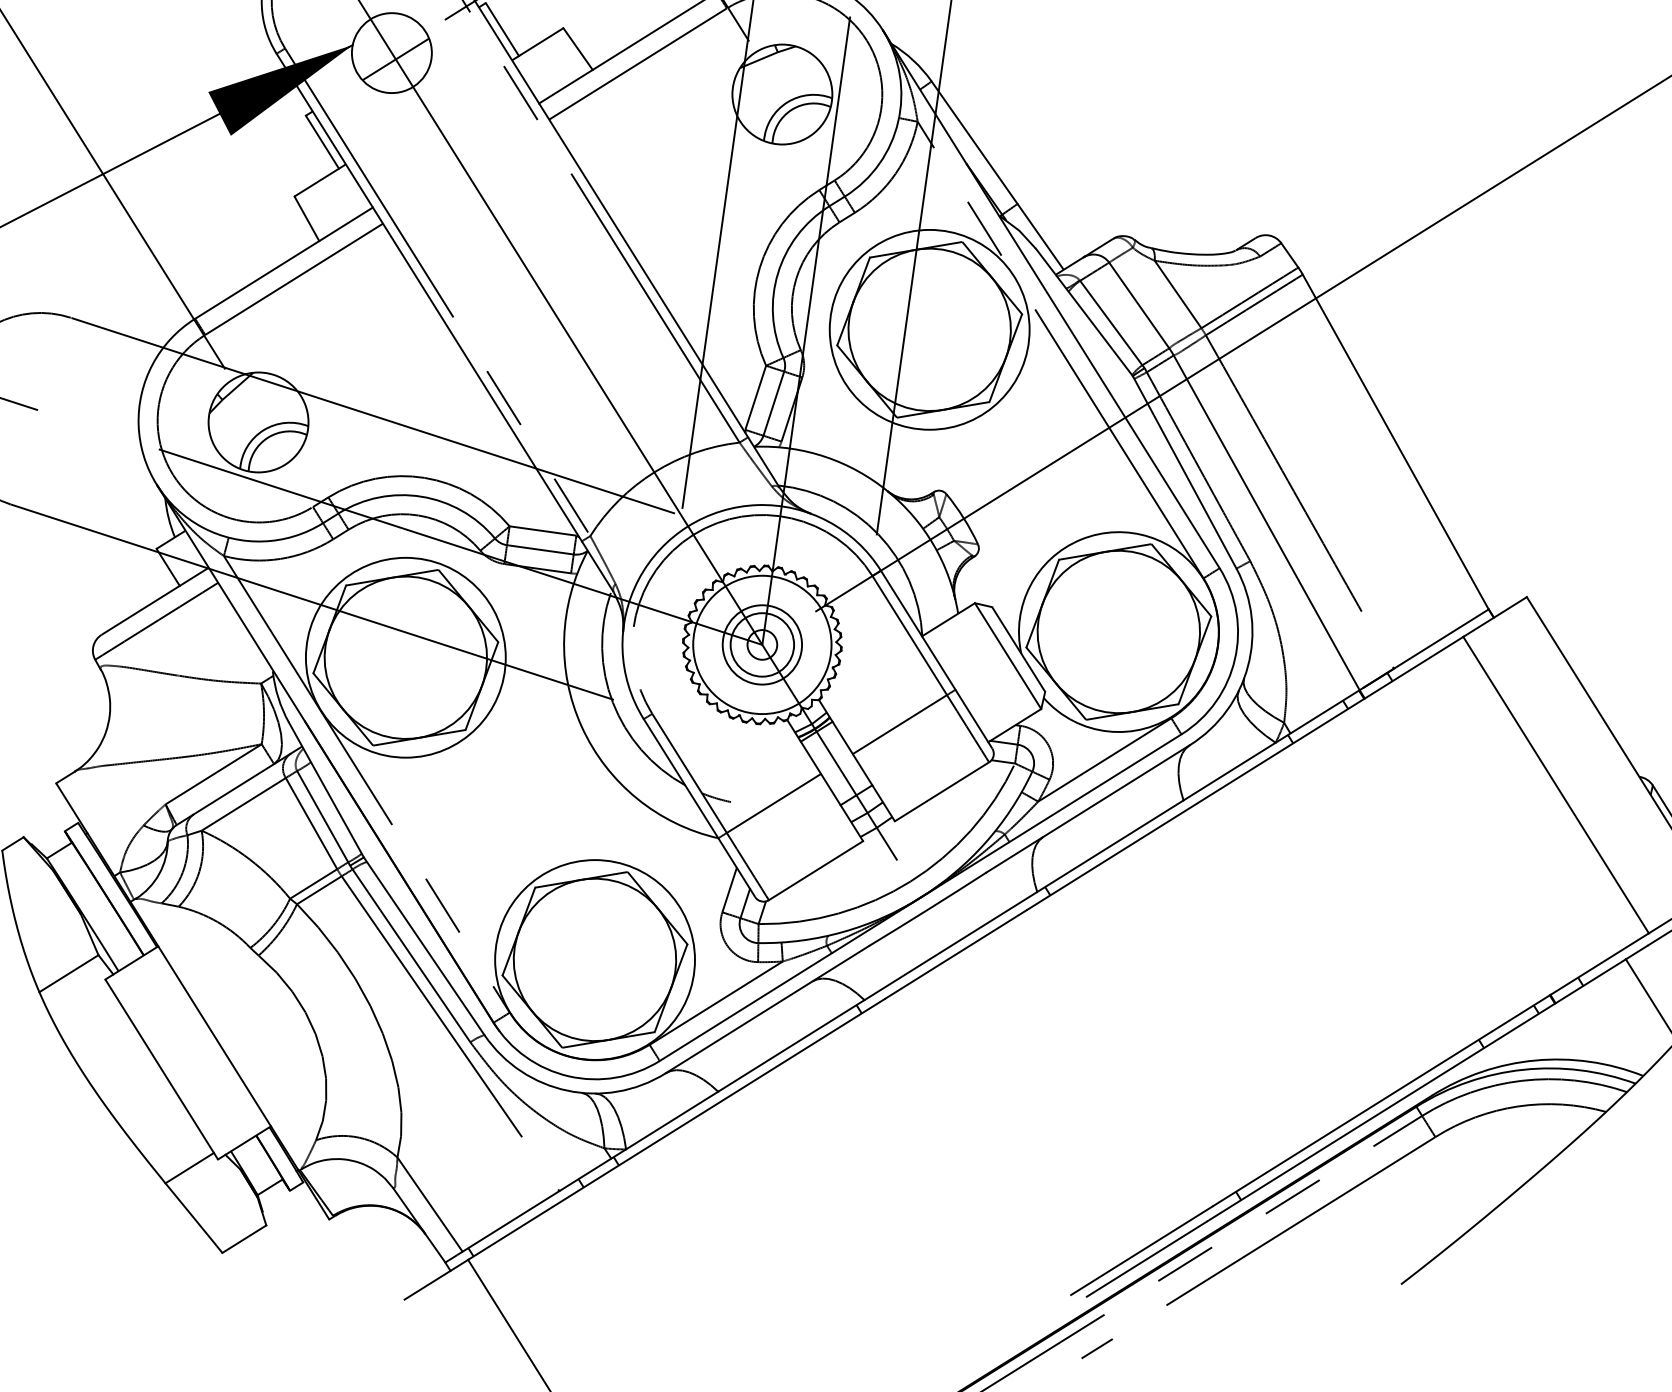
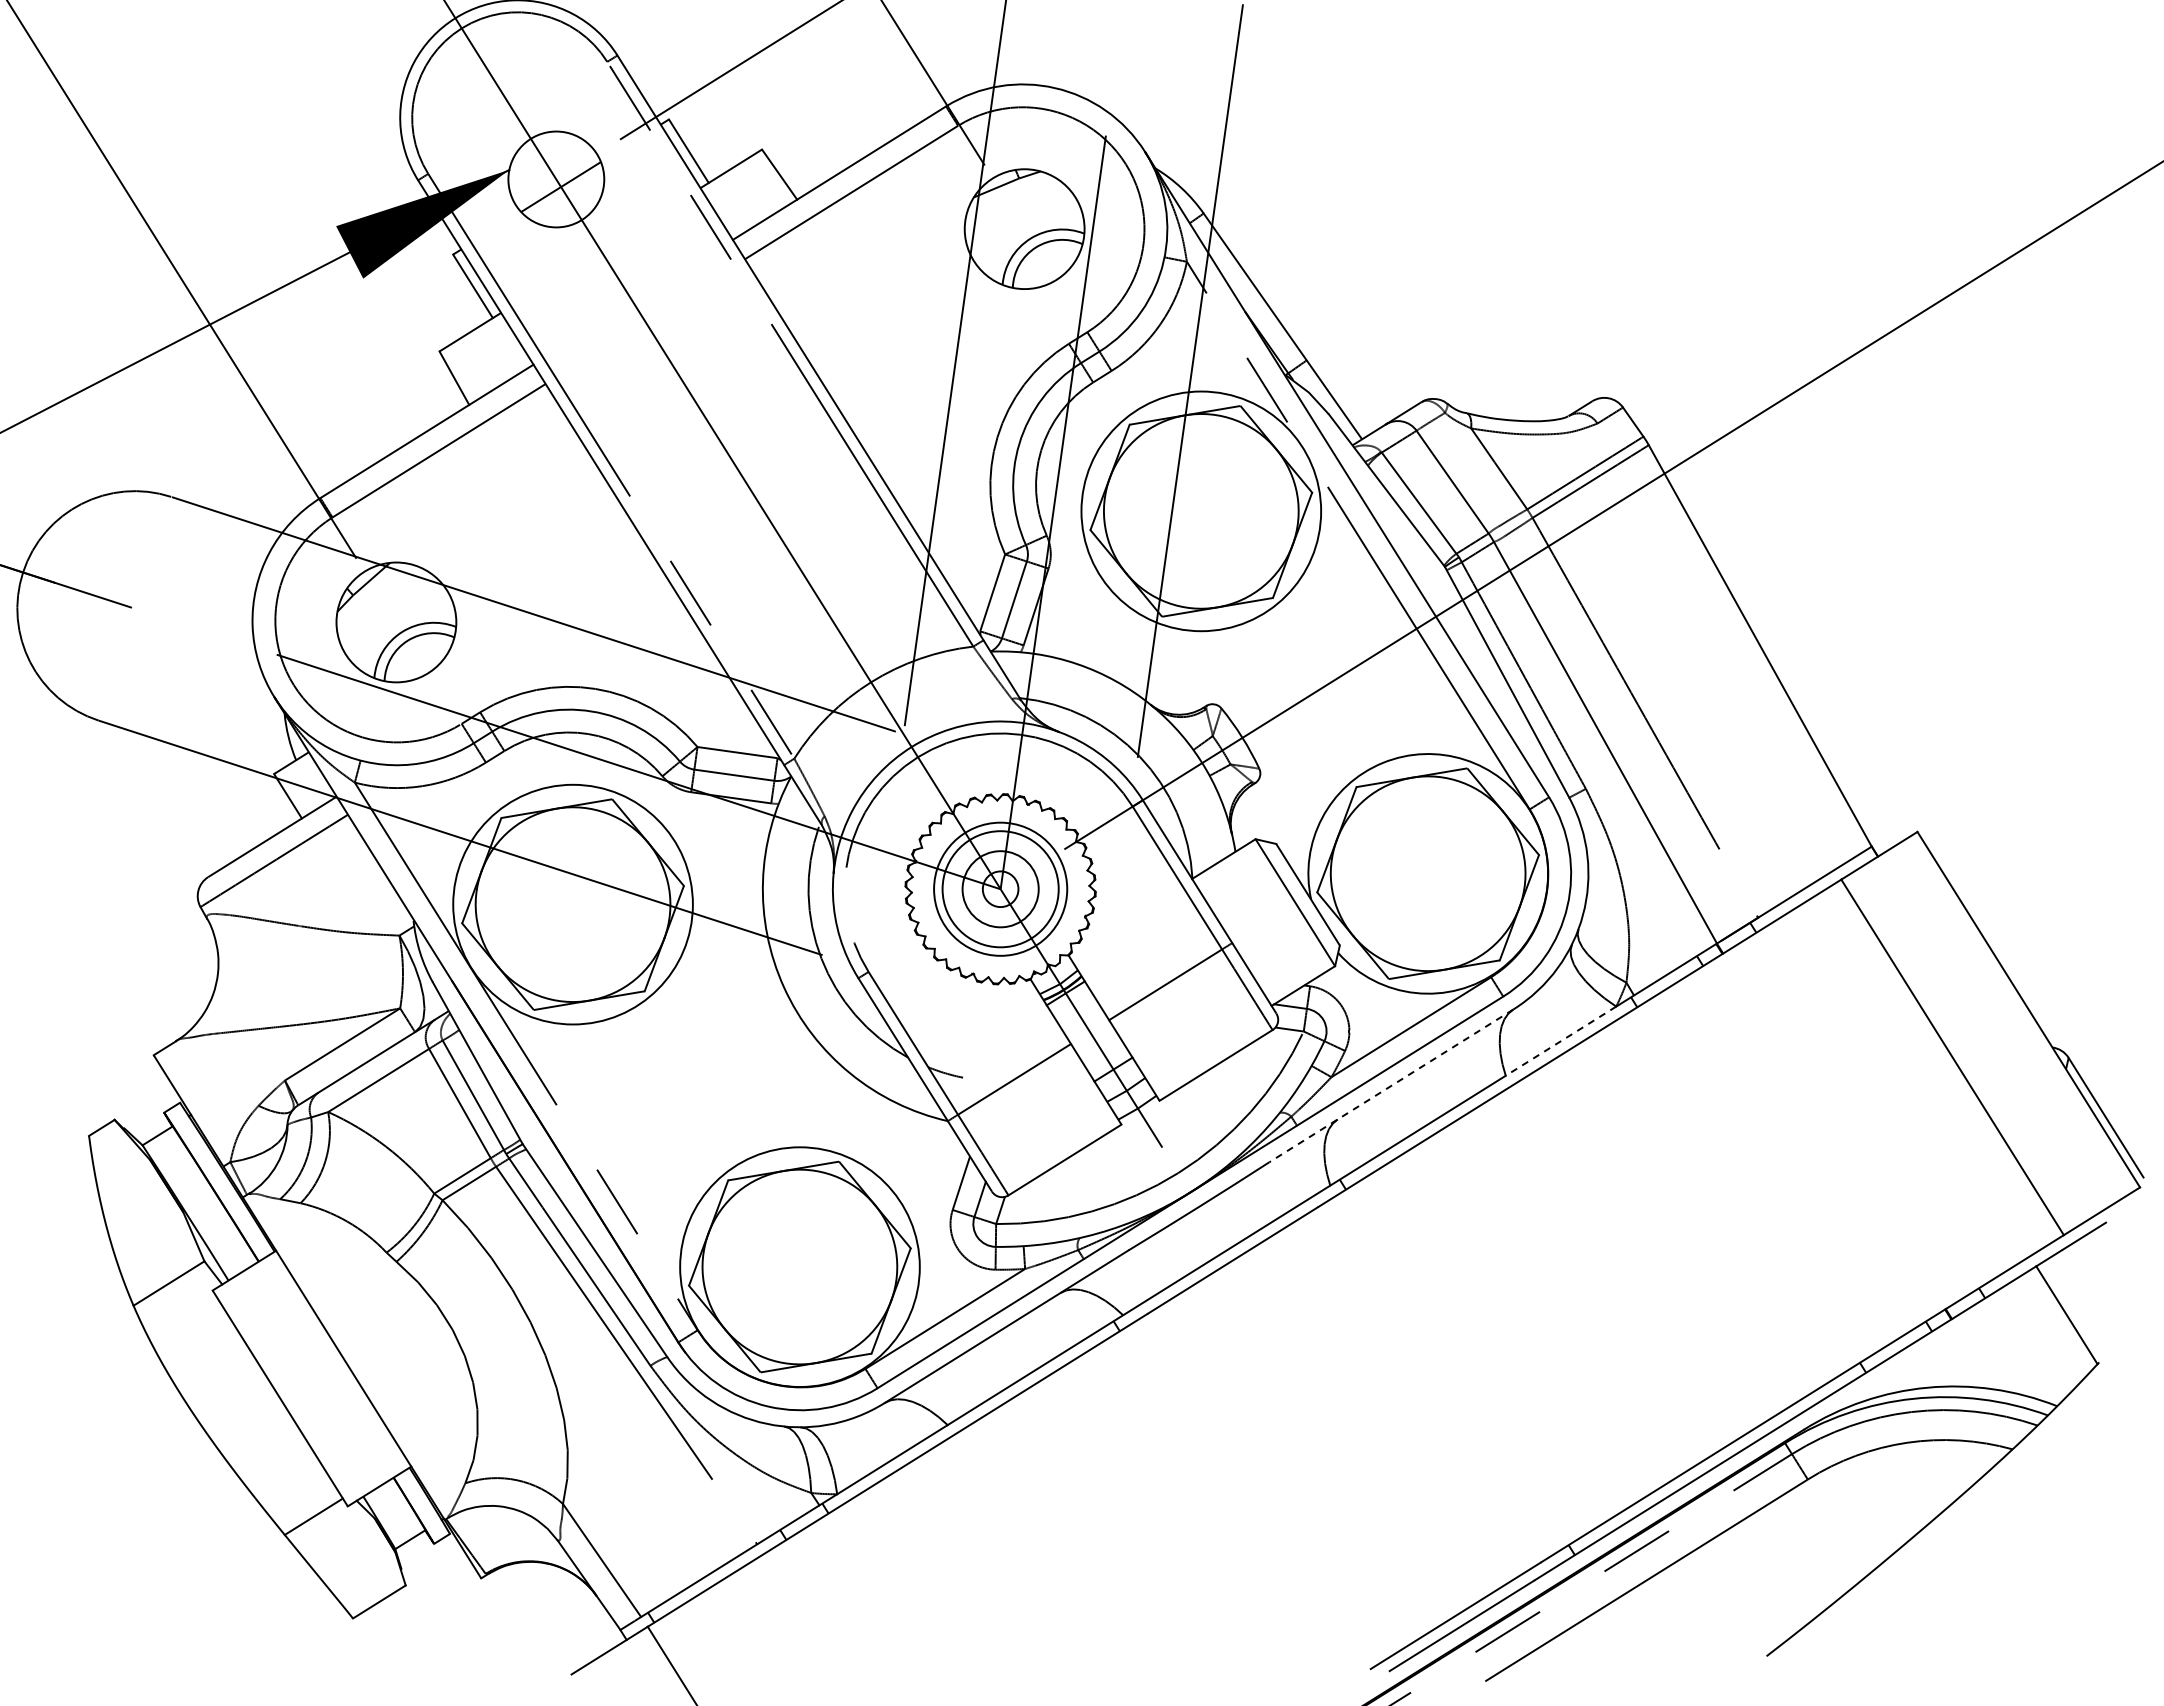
circle: (762, 644) -> (1000, 888), size x1.4
circle: (762, 645) -> (1000, 889), size x0.7
line: (1229, 771) -> (1560, 1041), solid -> dashed
line: (1088, 808) -> (1391, 1085), solid -> dashed

